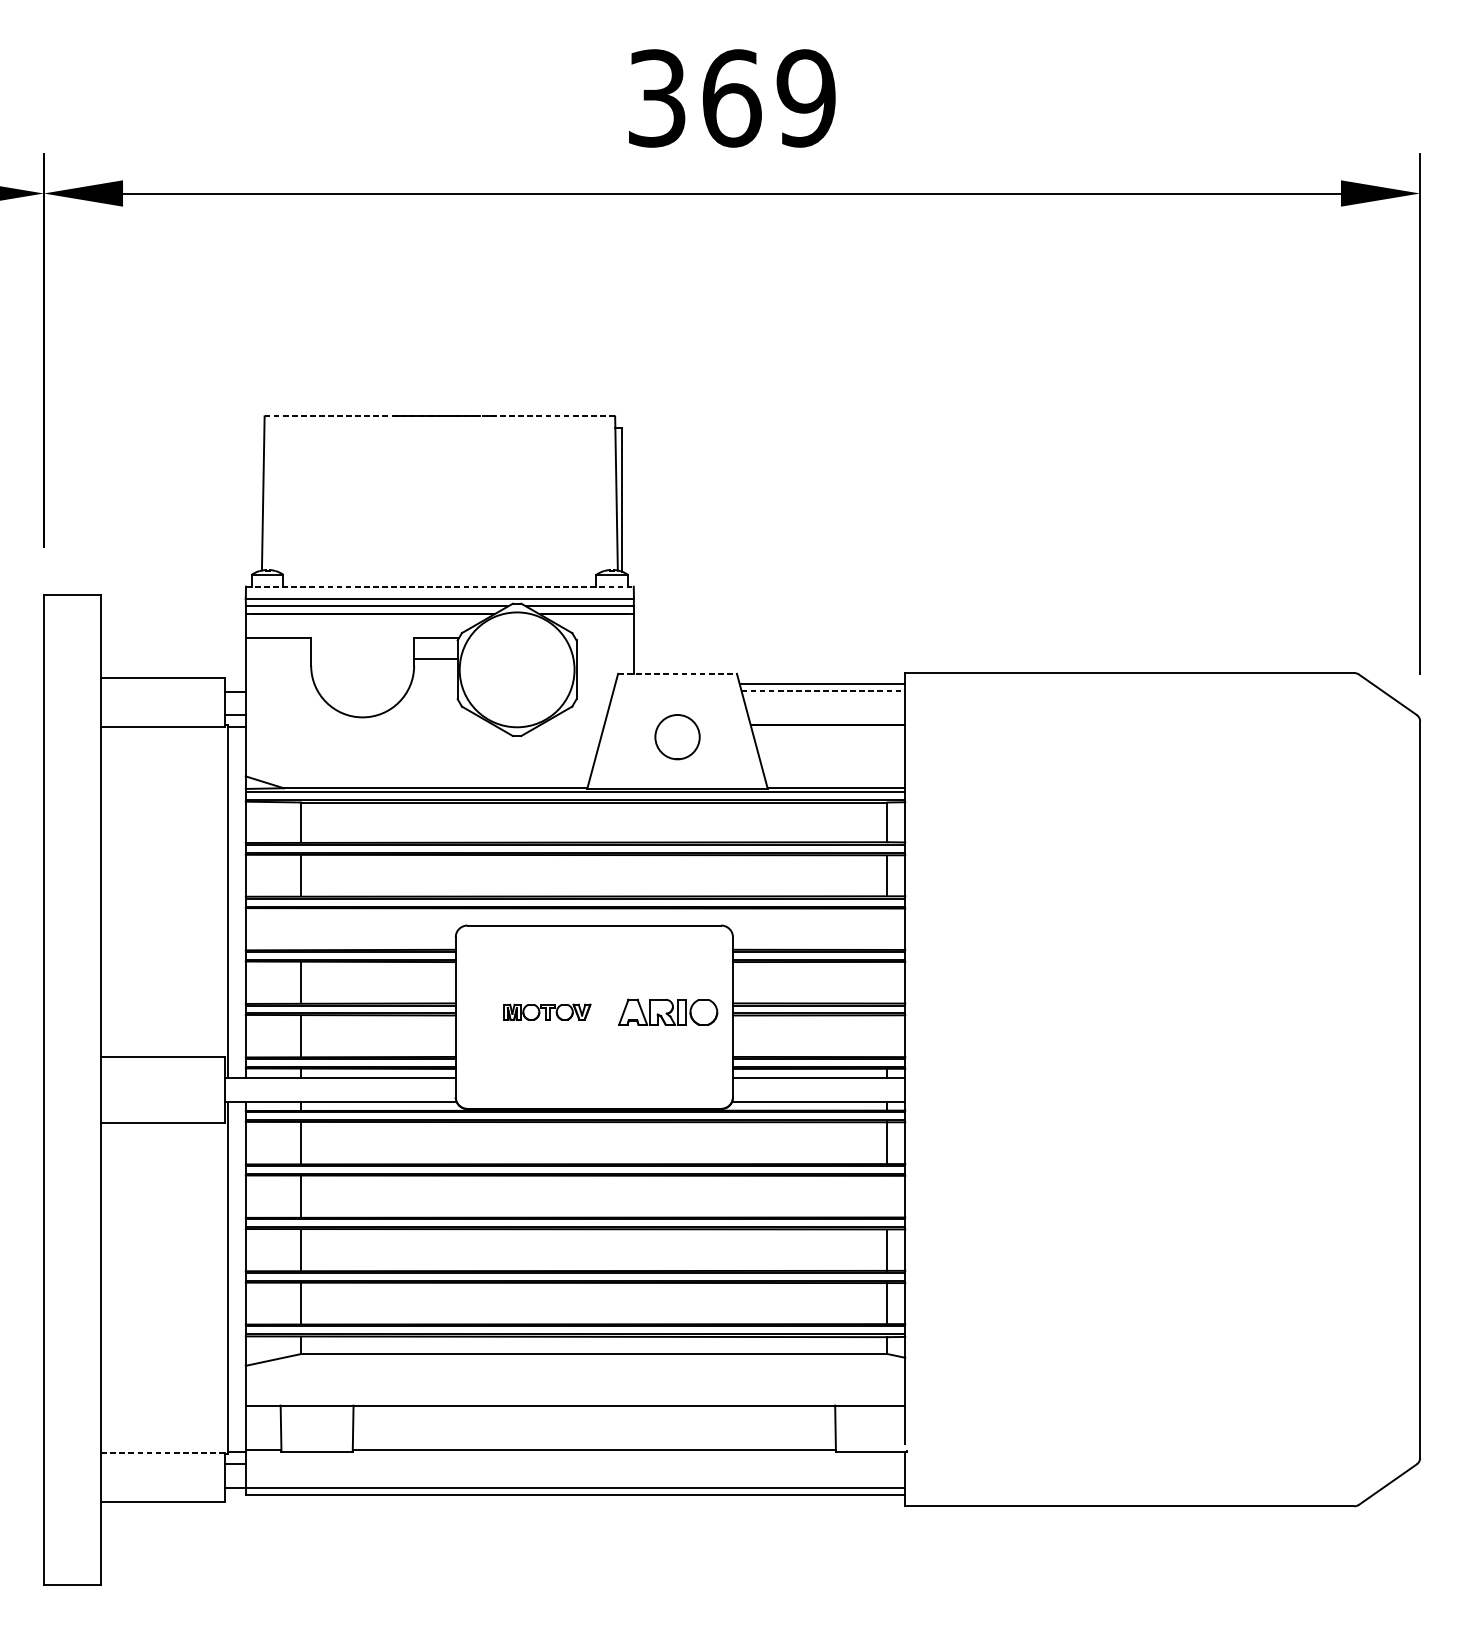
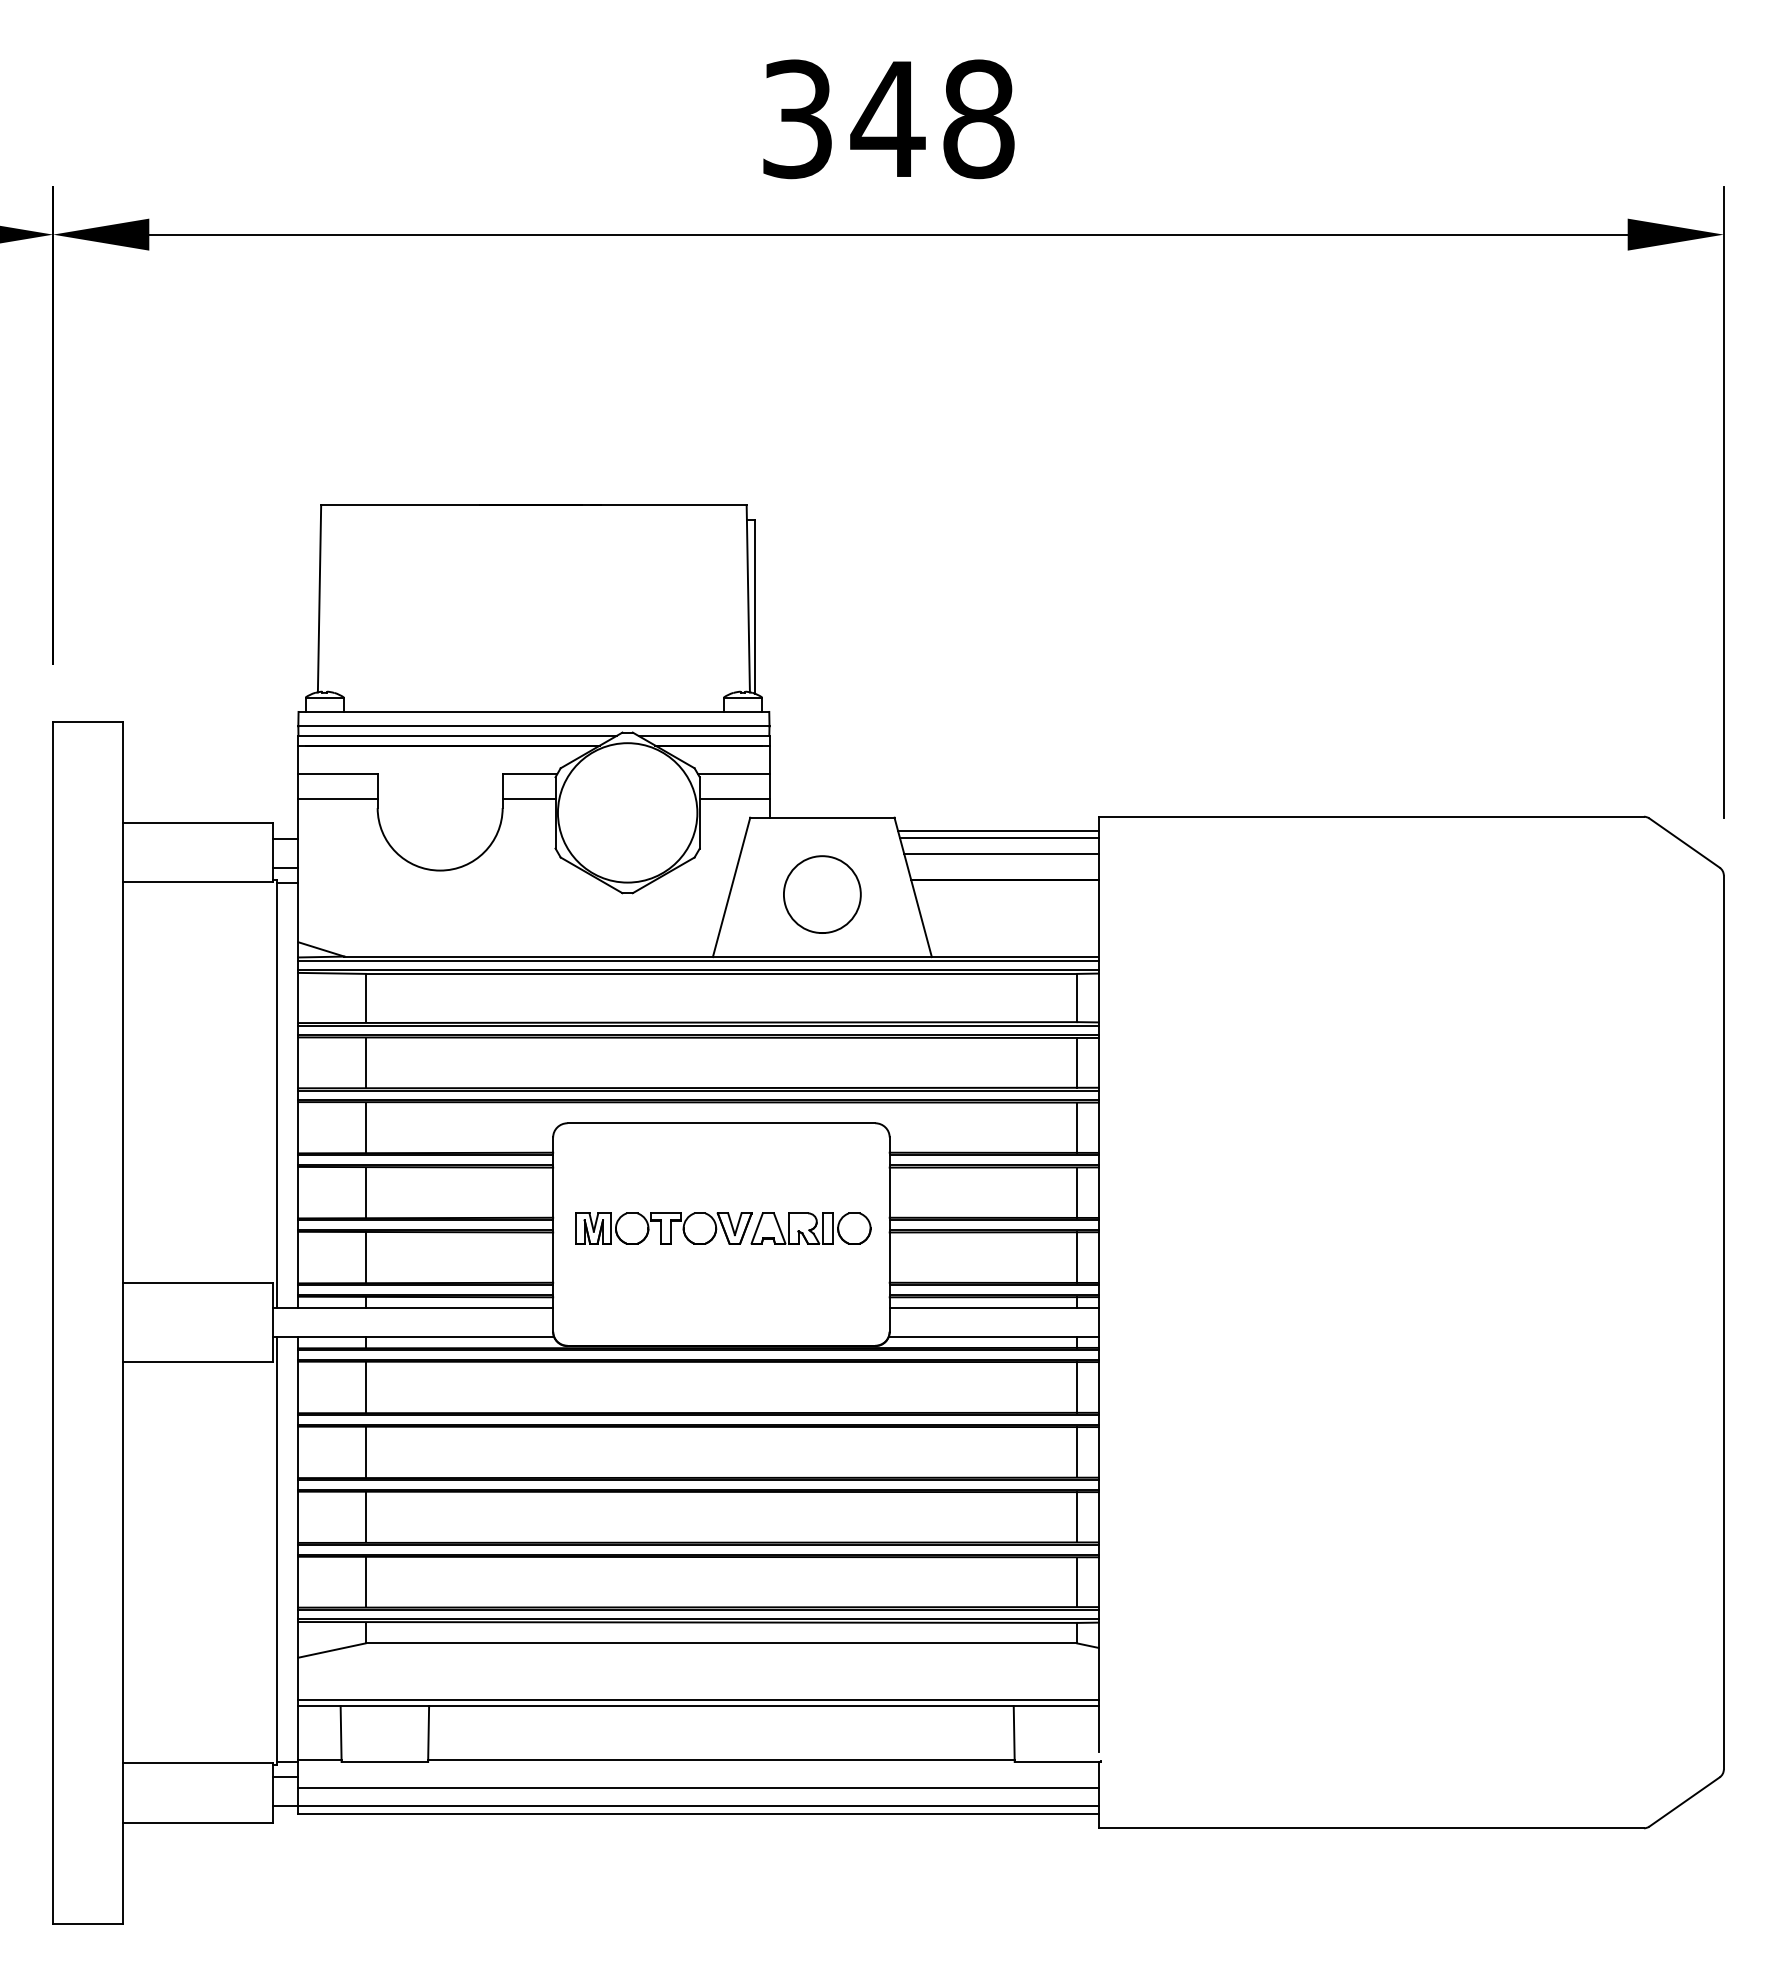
text: (768, 98) -> (932, 119), 369 -> 348
line: (439, 416) -> (533, 505), dashed -> solid
line: (440, 586) -> (534, 711), dashed -> solid
line: (604, 638) -> (733, 774), added
line: (278, 658) -> (337, 799), added
line: (605, 658) -> (734, 799), added
line: (677, 673) -> (822, 817), dashed -> solid
line: (823, 690) -> (999, 838), dashed -> solid
line: (825, 704) -> (1001, 854), added
circle: (677, 737) -> (822, 894), size x1.43
line: (301, 929) -> (365, 1127), added
line: (887, 929) -> (1077, 1127), added
line: (887, 982) -> (1077, 1192), added
part: (546, 1012) -> (663, 1228), size x1.67
line: (887, 1036) -> (1077, 1257), added
line: (887, 1196) -> (1077, 1452), added
line: (575, 1400) -> (698, 1699), added
line: (163, 1452) -> (198, 1763), dashed -> solid
line: (575, 1473) -> (698, 1788), added

